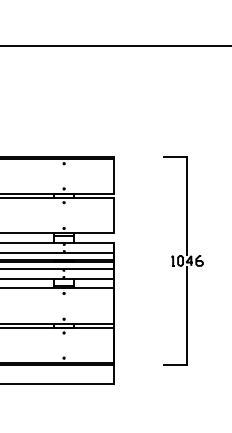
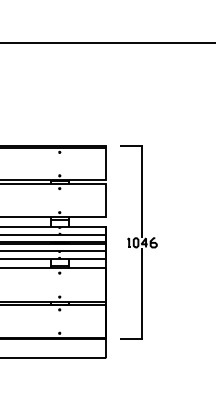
part: (183, 260) -> (138, 242), moved

